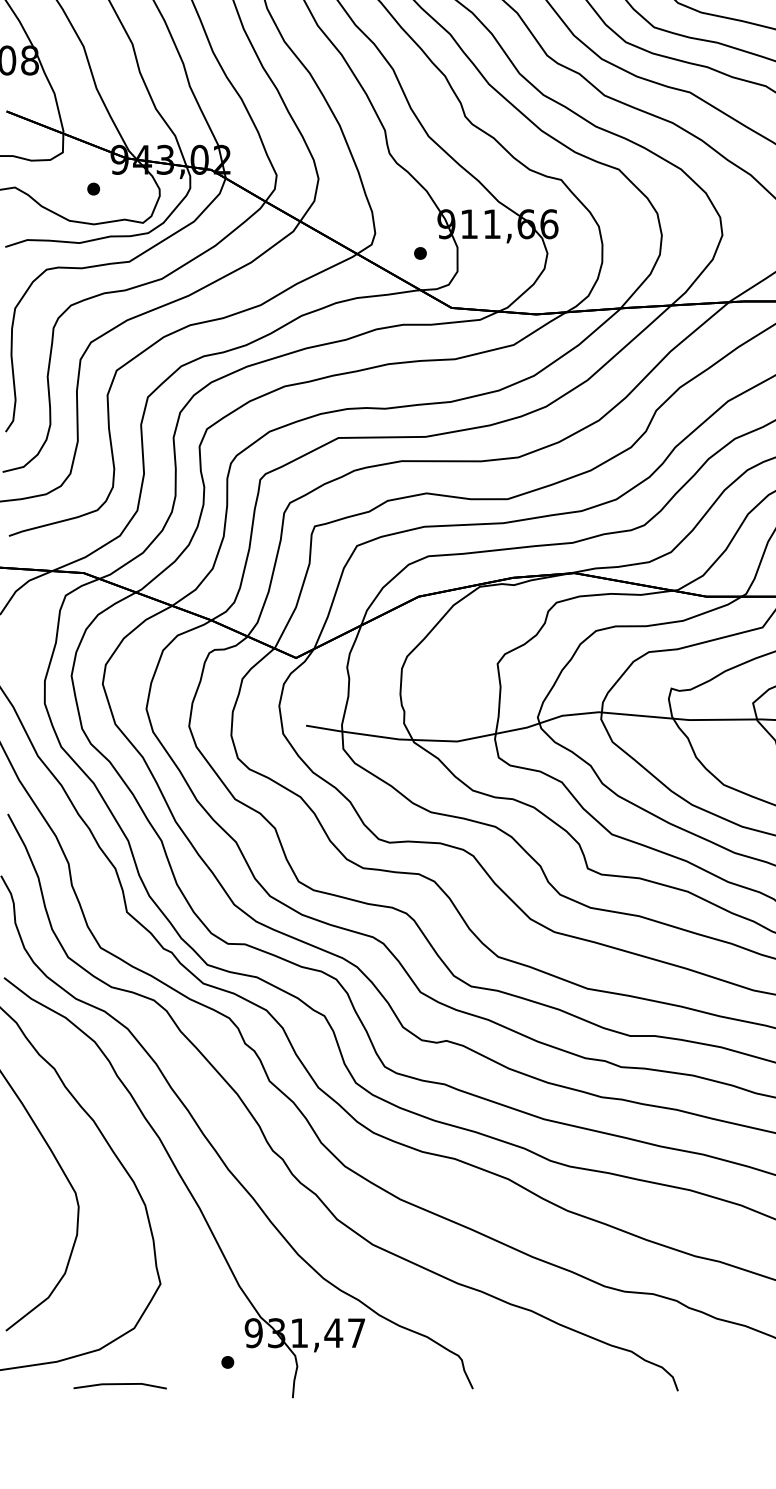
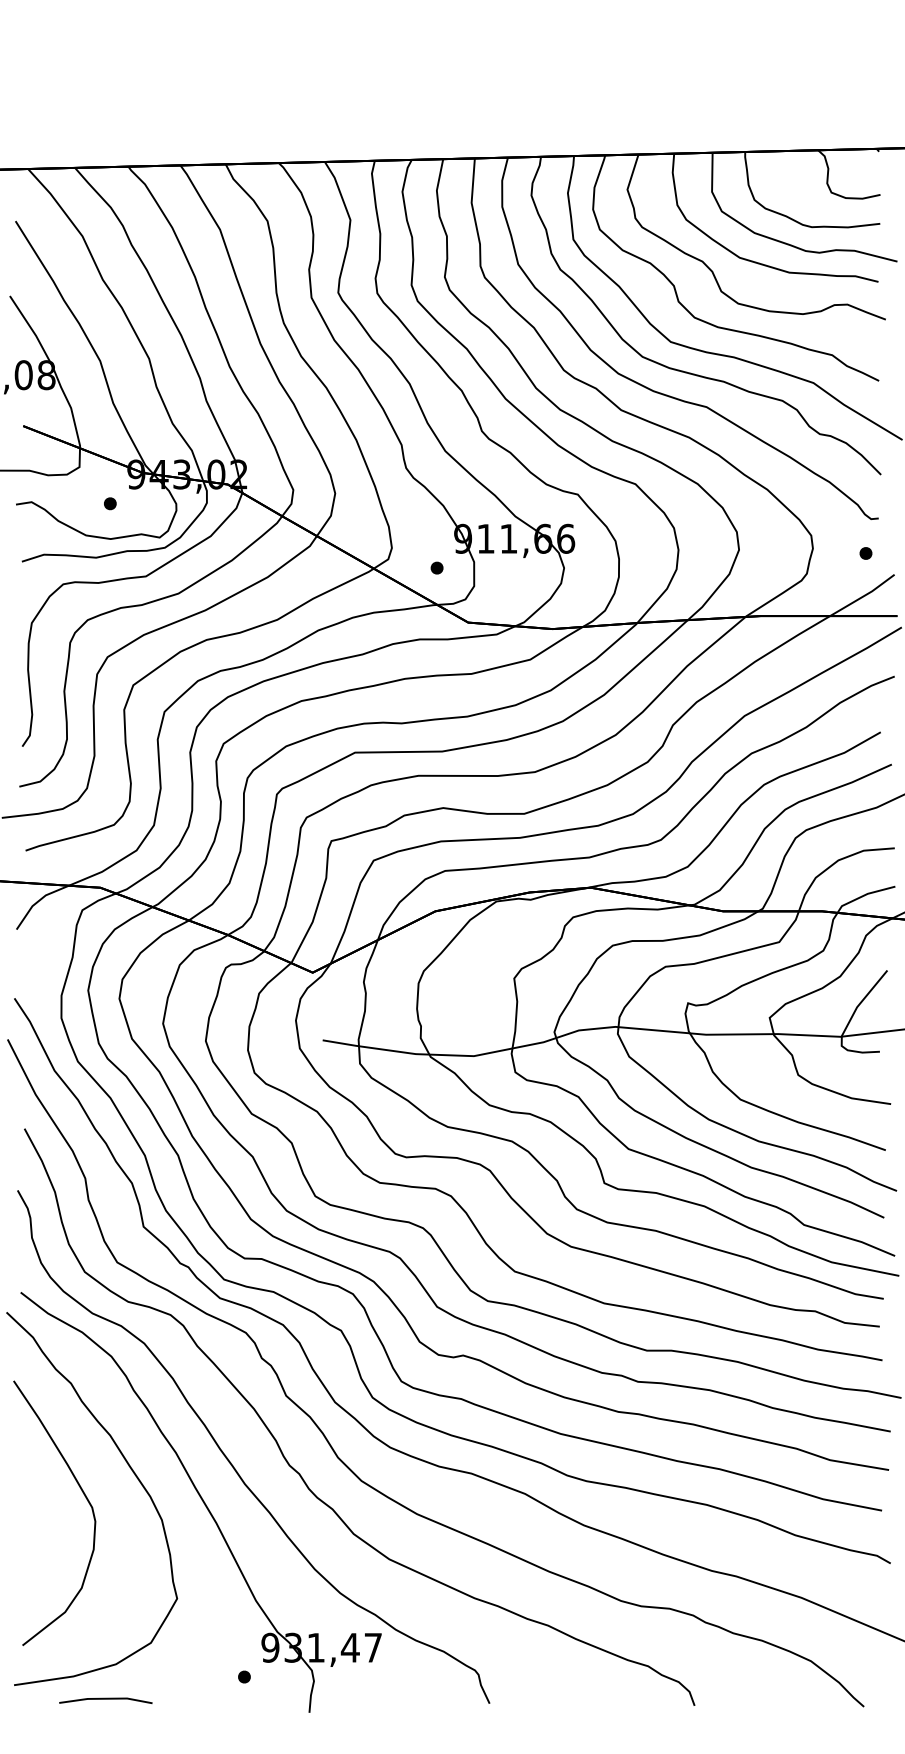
line: (119, 1384) -> (105, 1699), moved

